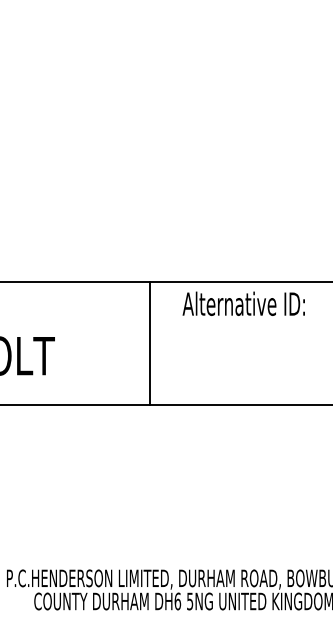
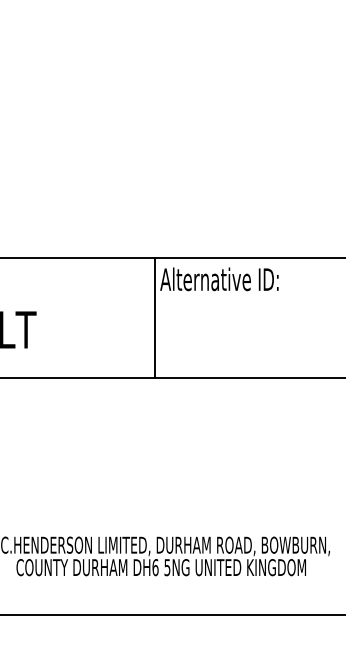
line: (150, 343) -> (155, 317), moved

